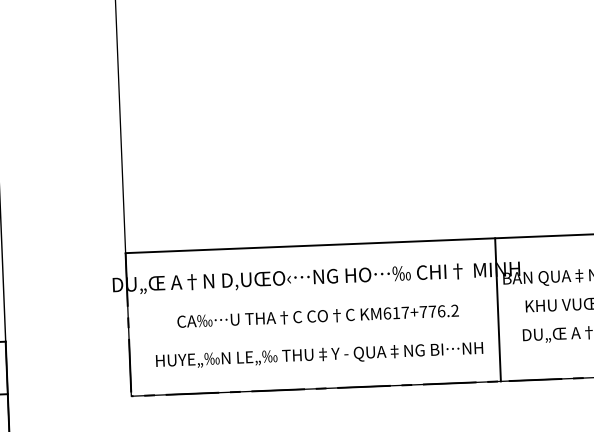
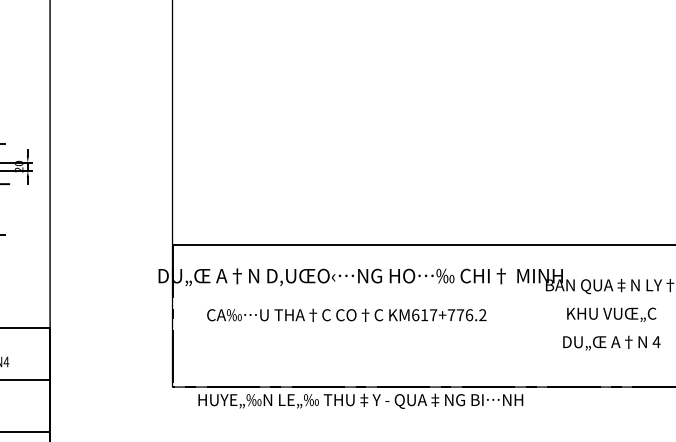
line: (497, 309) -> (539, 315), removed
text: (317, 315) -> (346, 314), moved
text: (319, 354) -> (360, 400), moved

